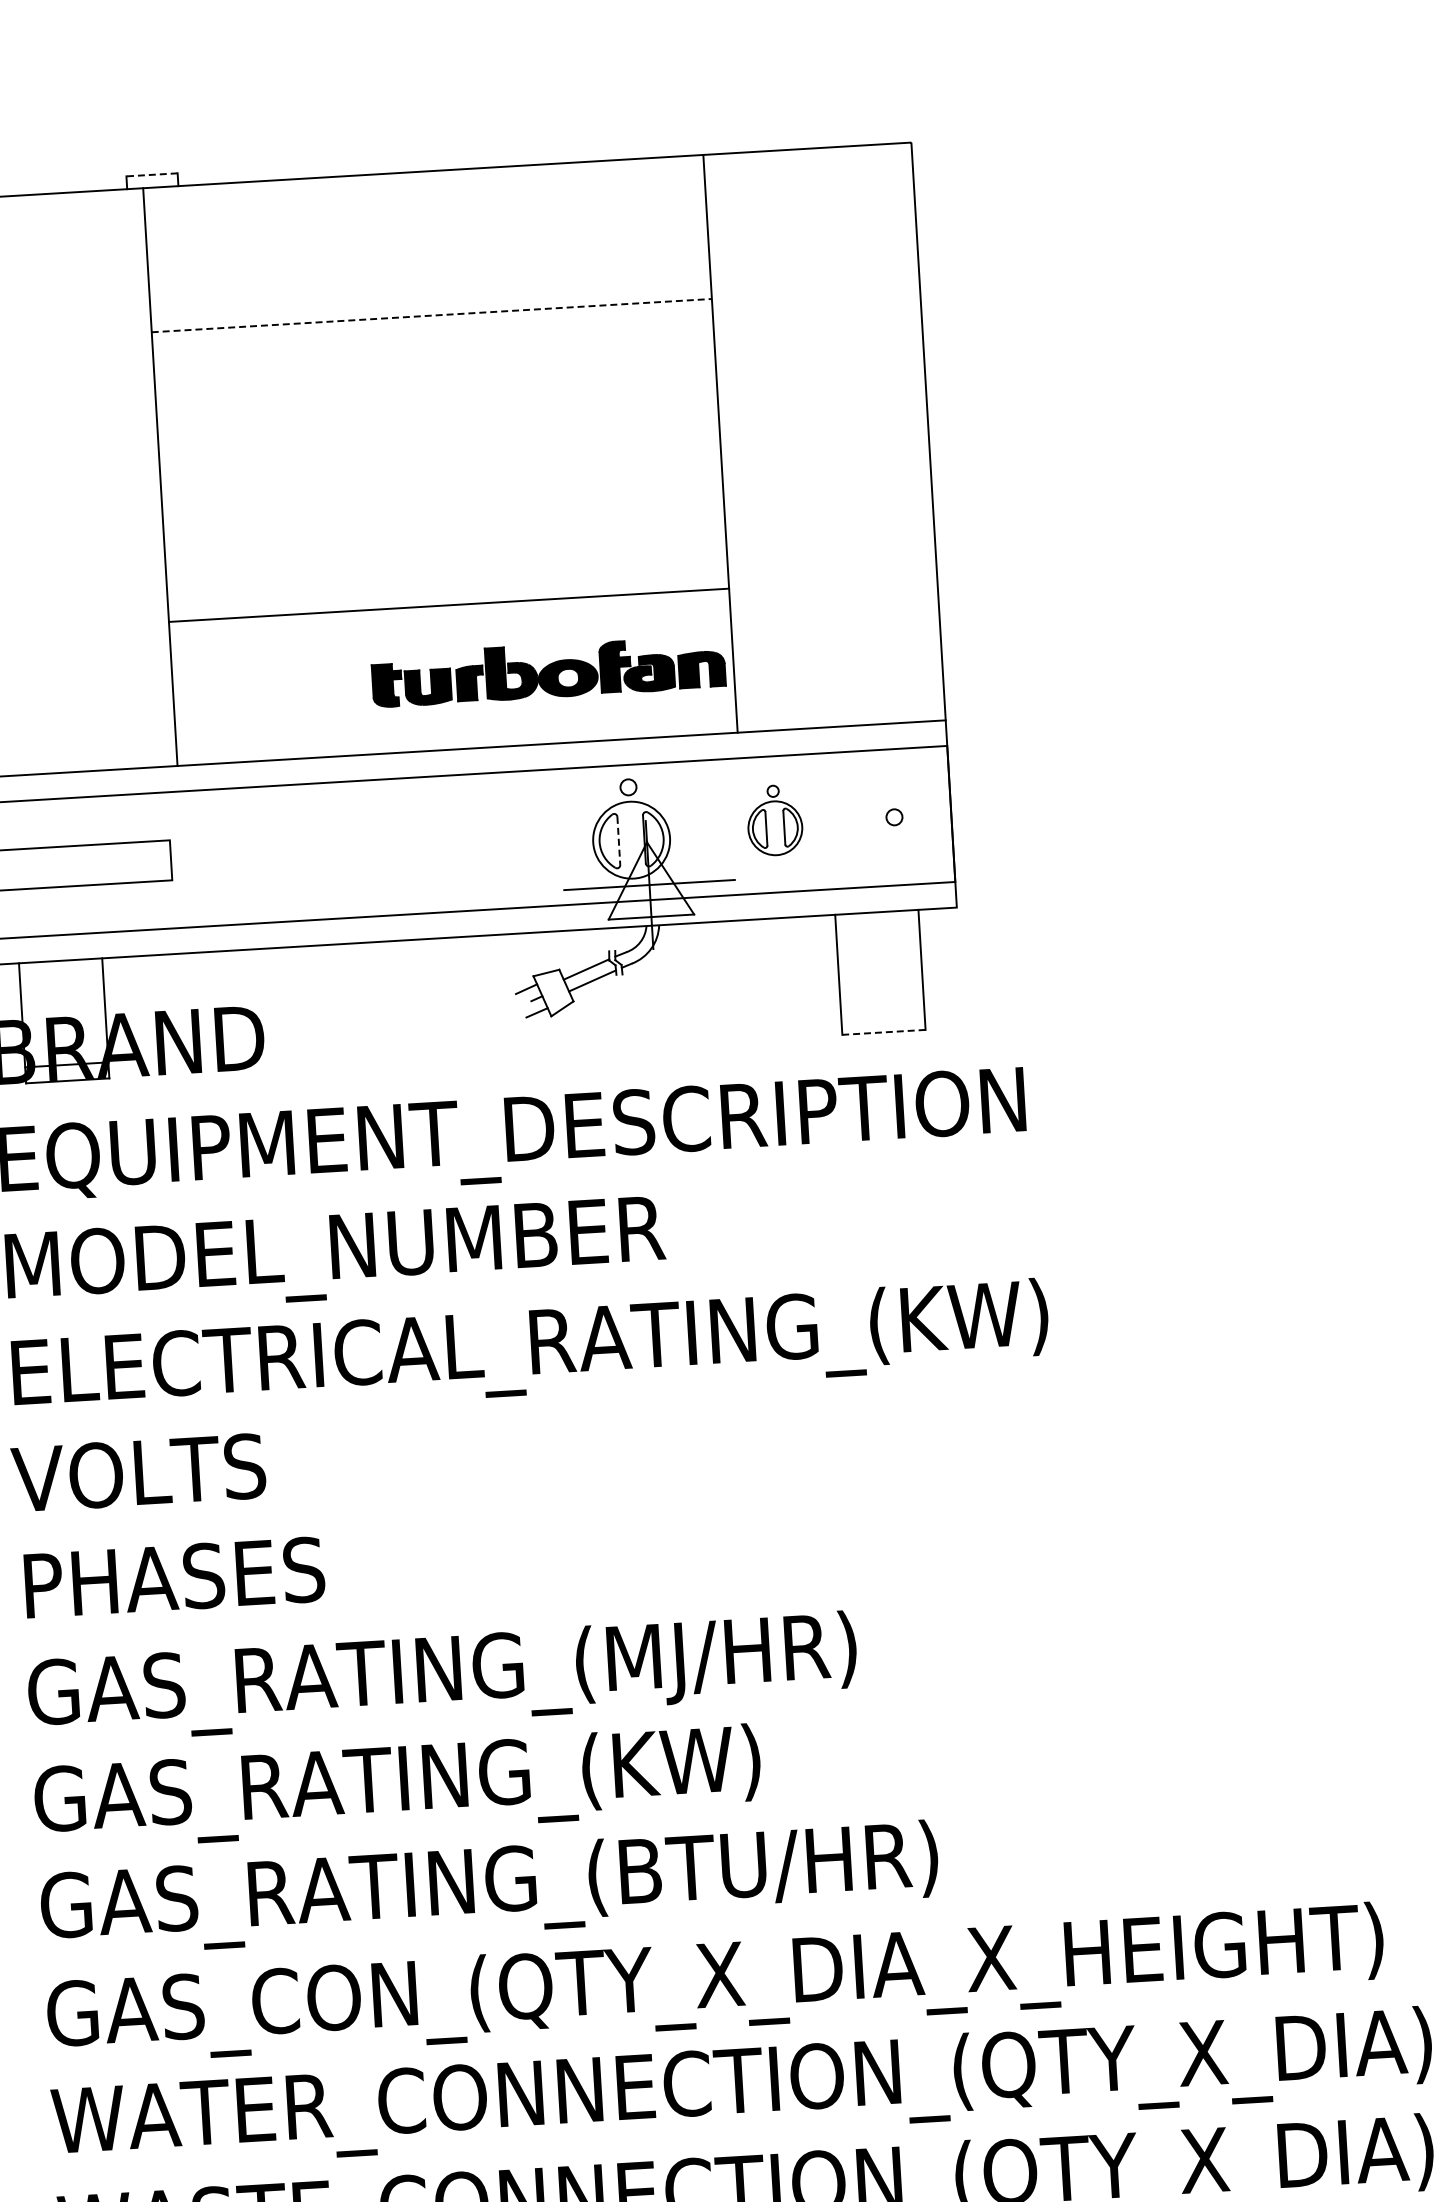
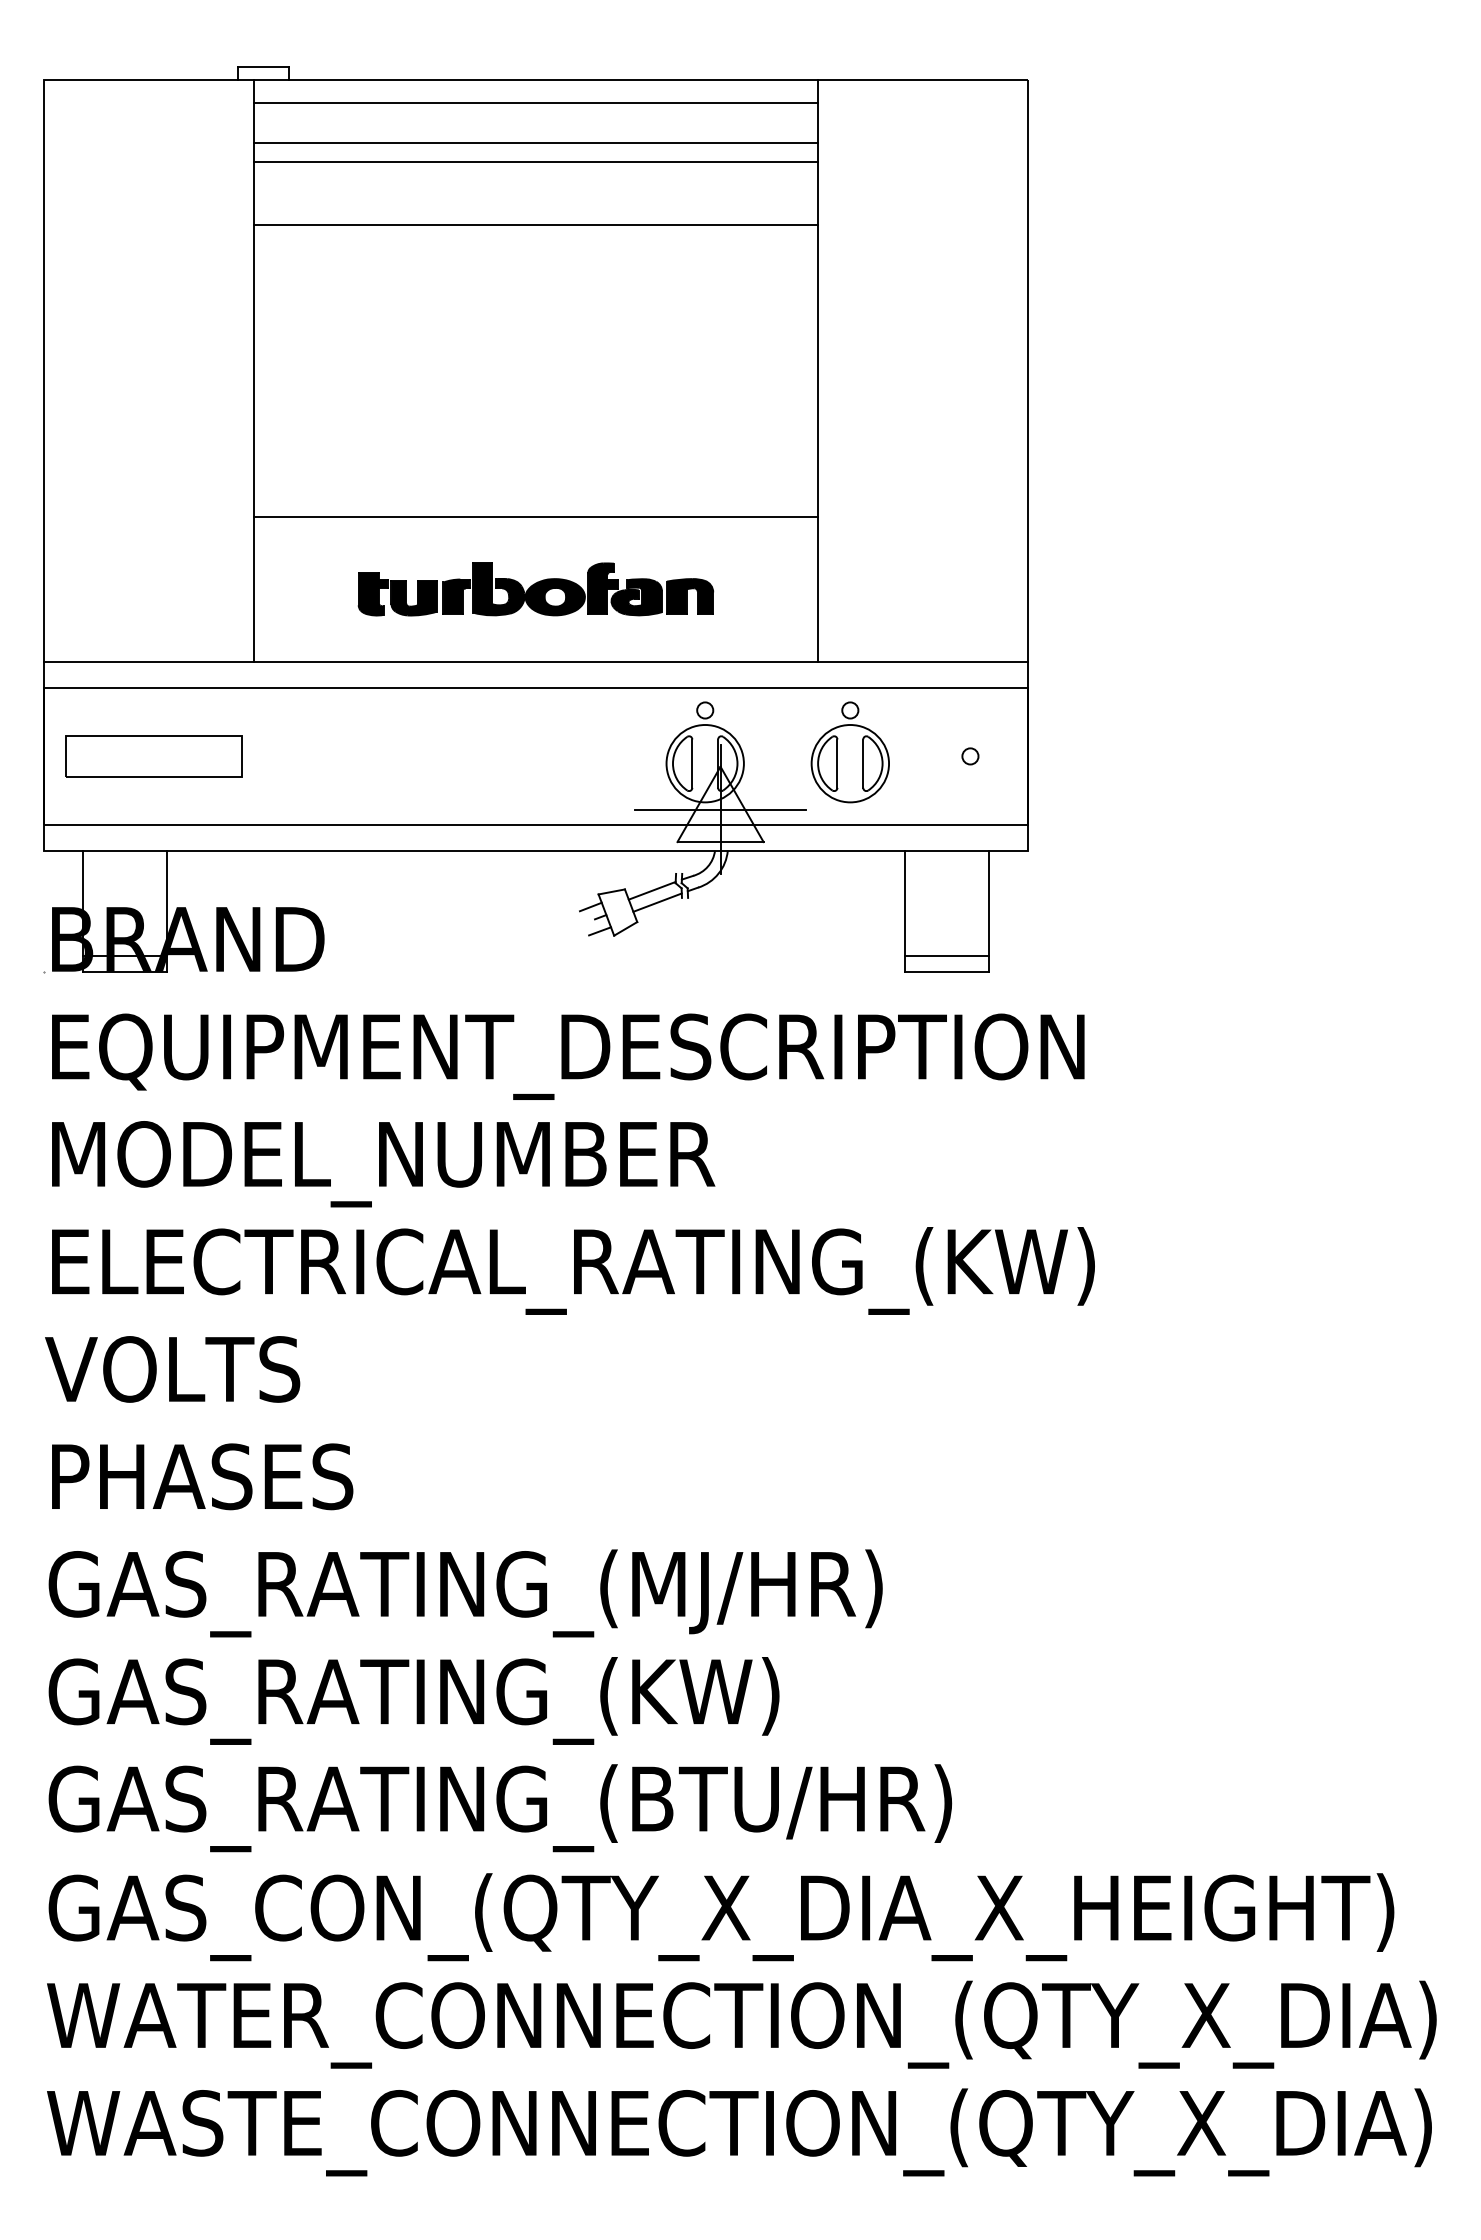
line: (152, 175) -> (263, 67), dashed -> solid
line: (424, 193) -> (535, 102), added
line: (426, 233) -> (535, 142), added
line: (427, 253) -> (535, 162), added
line: (432, 315) -> (536, 225), dashed -> solid
part: (548, 671) -> (535, 589), moved
part: (774, 820) -> (849, 752), size x1.43
line: (619, 841) -> (692, 764), dashed -> solid
line: (882, 1016) -> (946, 955), added
line: (884, 1032) -> (947, 971), dashed -> solid

